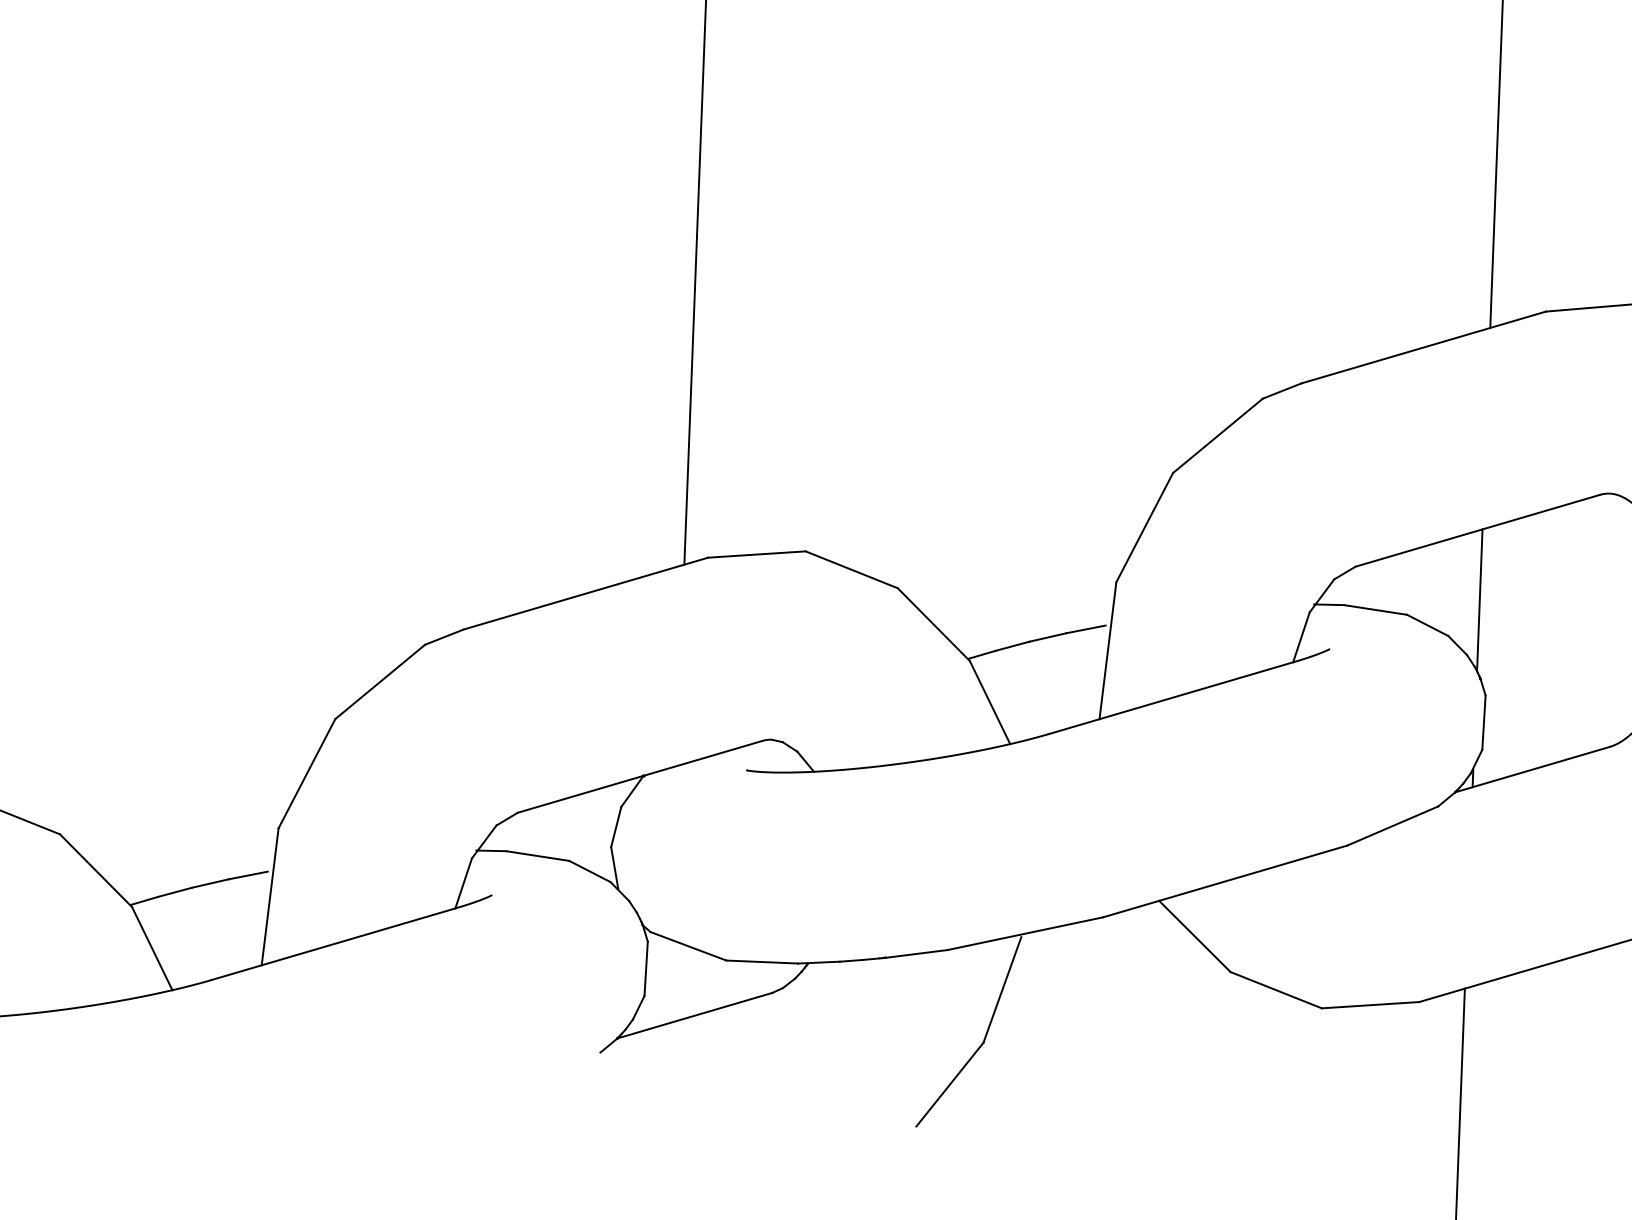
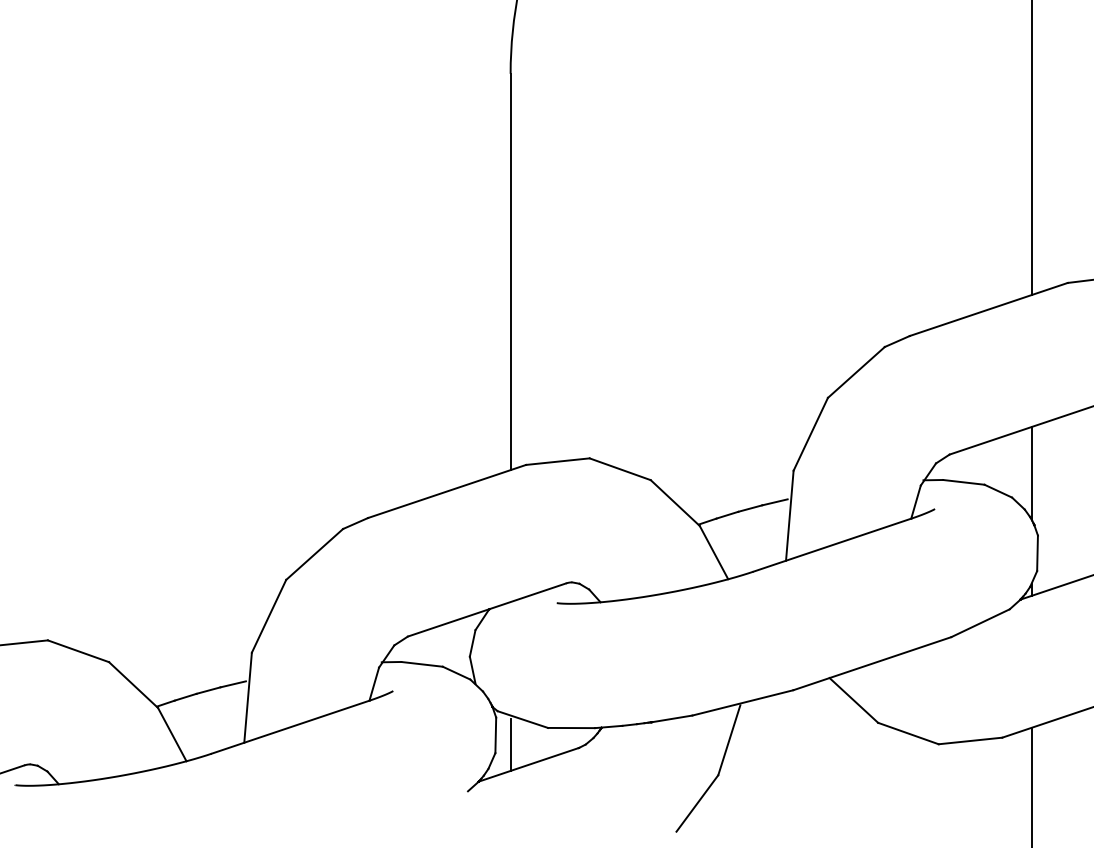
line: (668, 983) -> (510, 744), added

